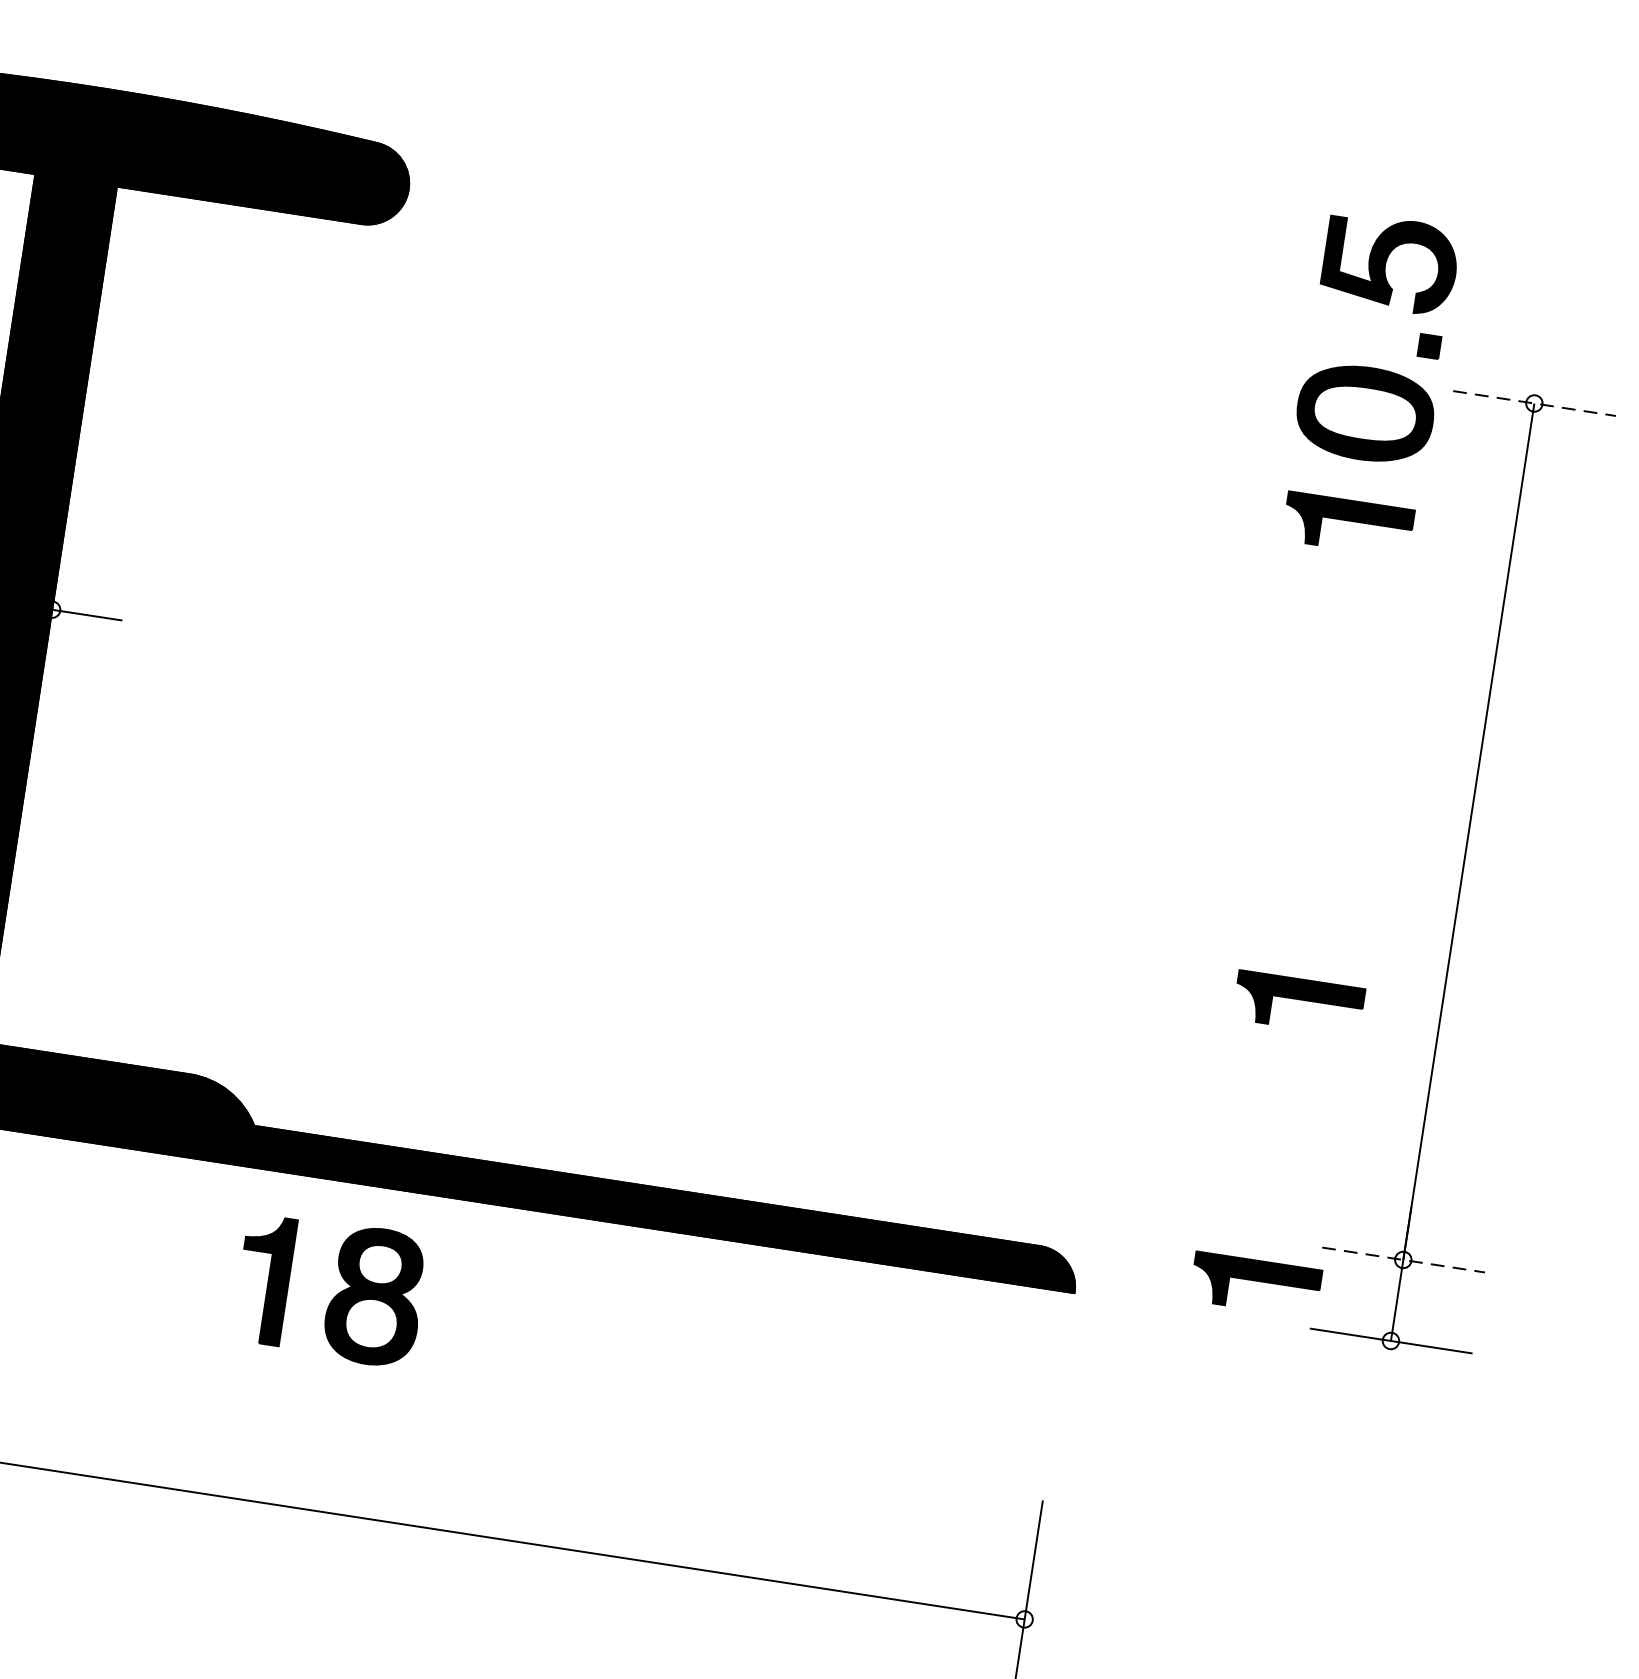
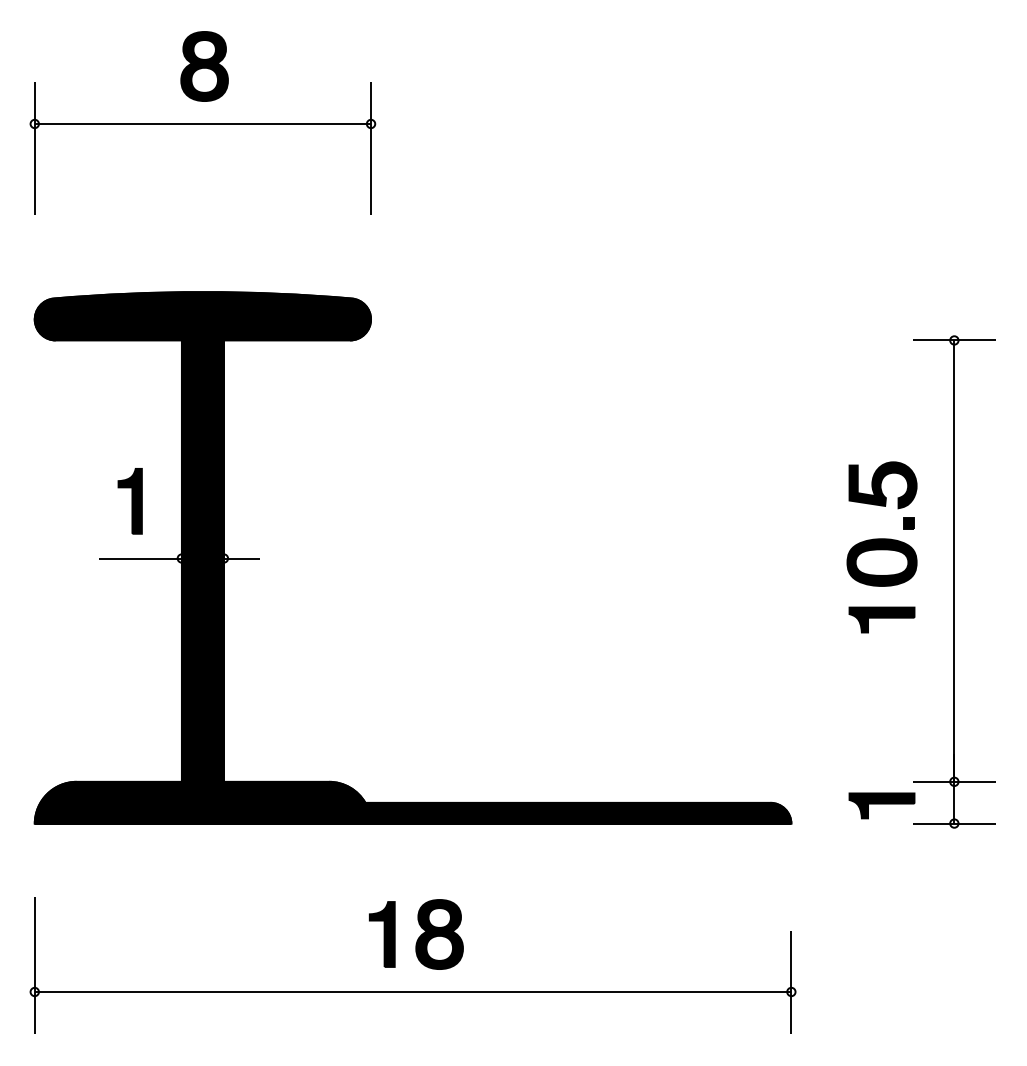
part: (1368, 384) -> (881, 547), moved
line: (1534, 403) -> (954, 340), dashed -> solid
part: (1297, 1002) -> (881, 660), removed
line: (1403, 1259) -> (954, 781), dashed -> solid
part: (330, 1289) -> (416, 934), moved

